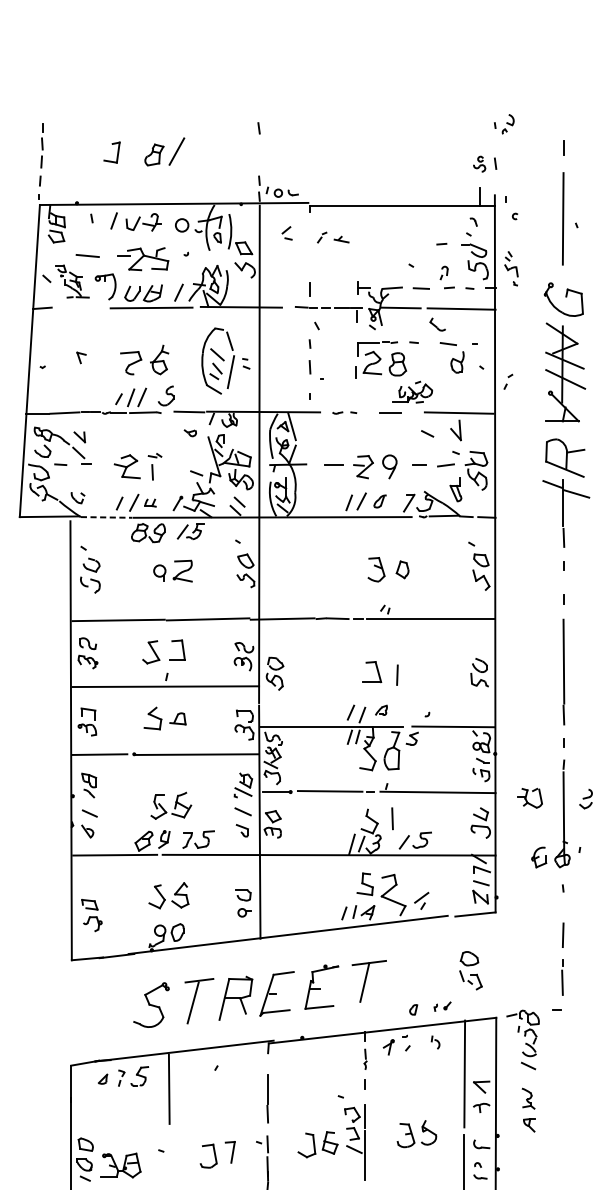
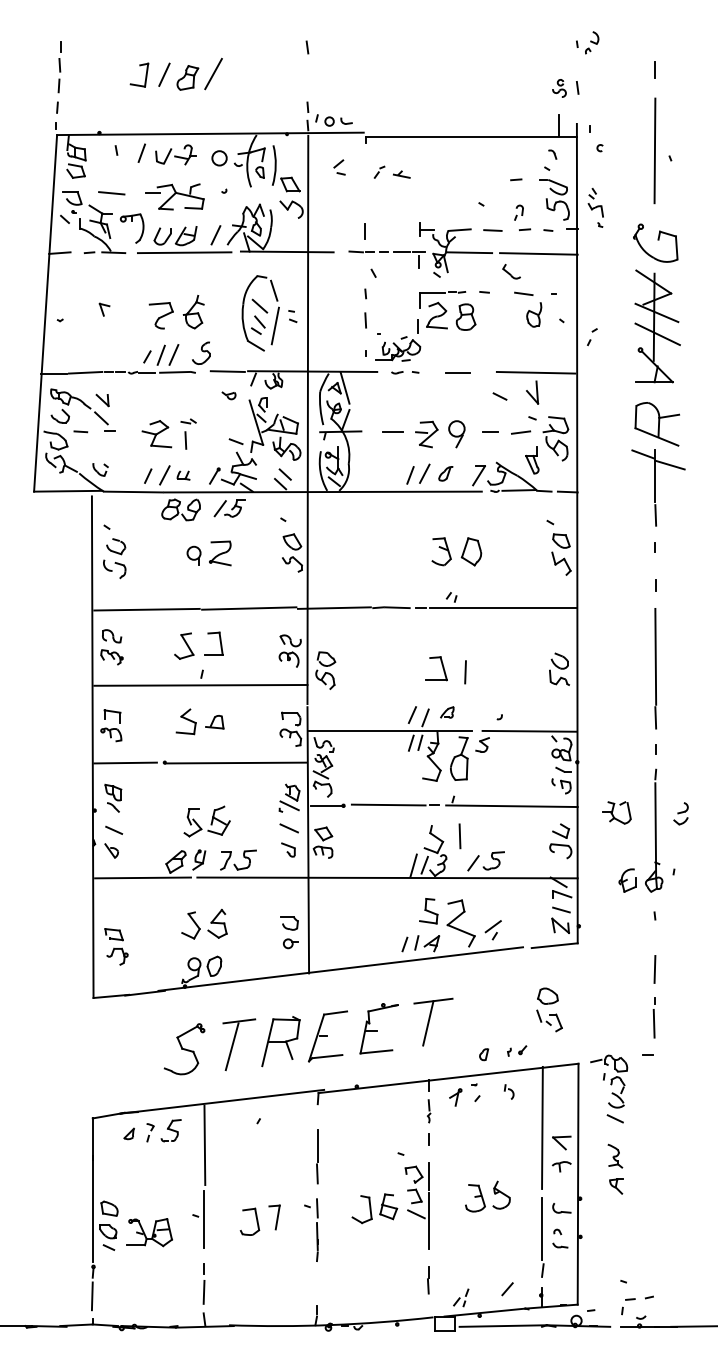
line: (133, 152) -> (164, 74), added
part: (72, 281) -> (94, 222), size x1.67
part: (413, 391) -> (398, 348), moved
line: (106, 517) -> (133, 492), dashed -> solid
part: (402, 569) -> (471, 551), size x1.43
line: (168, 1154) -> (204, 1219), added

